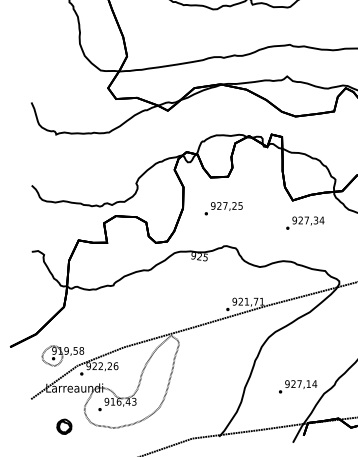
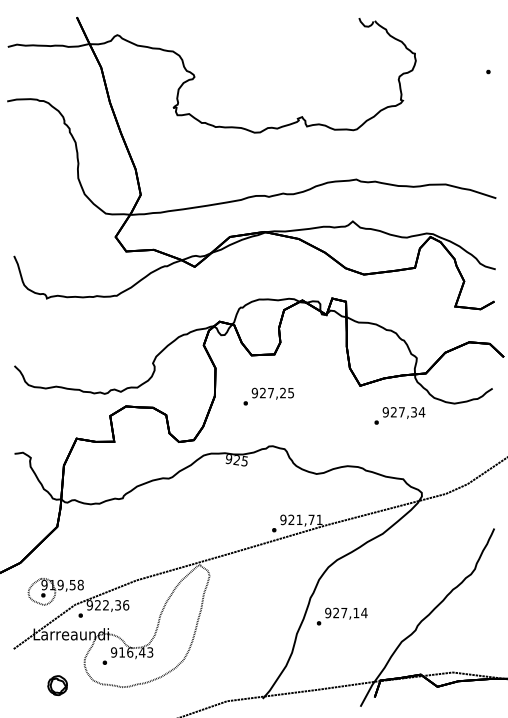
text: (305, 222) -> (399, 415), moved
text: (110, 366) -> (118, 605), 922,26 -> 922,36
text: (297, 386) -> (341, 616), moved

